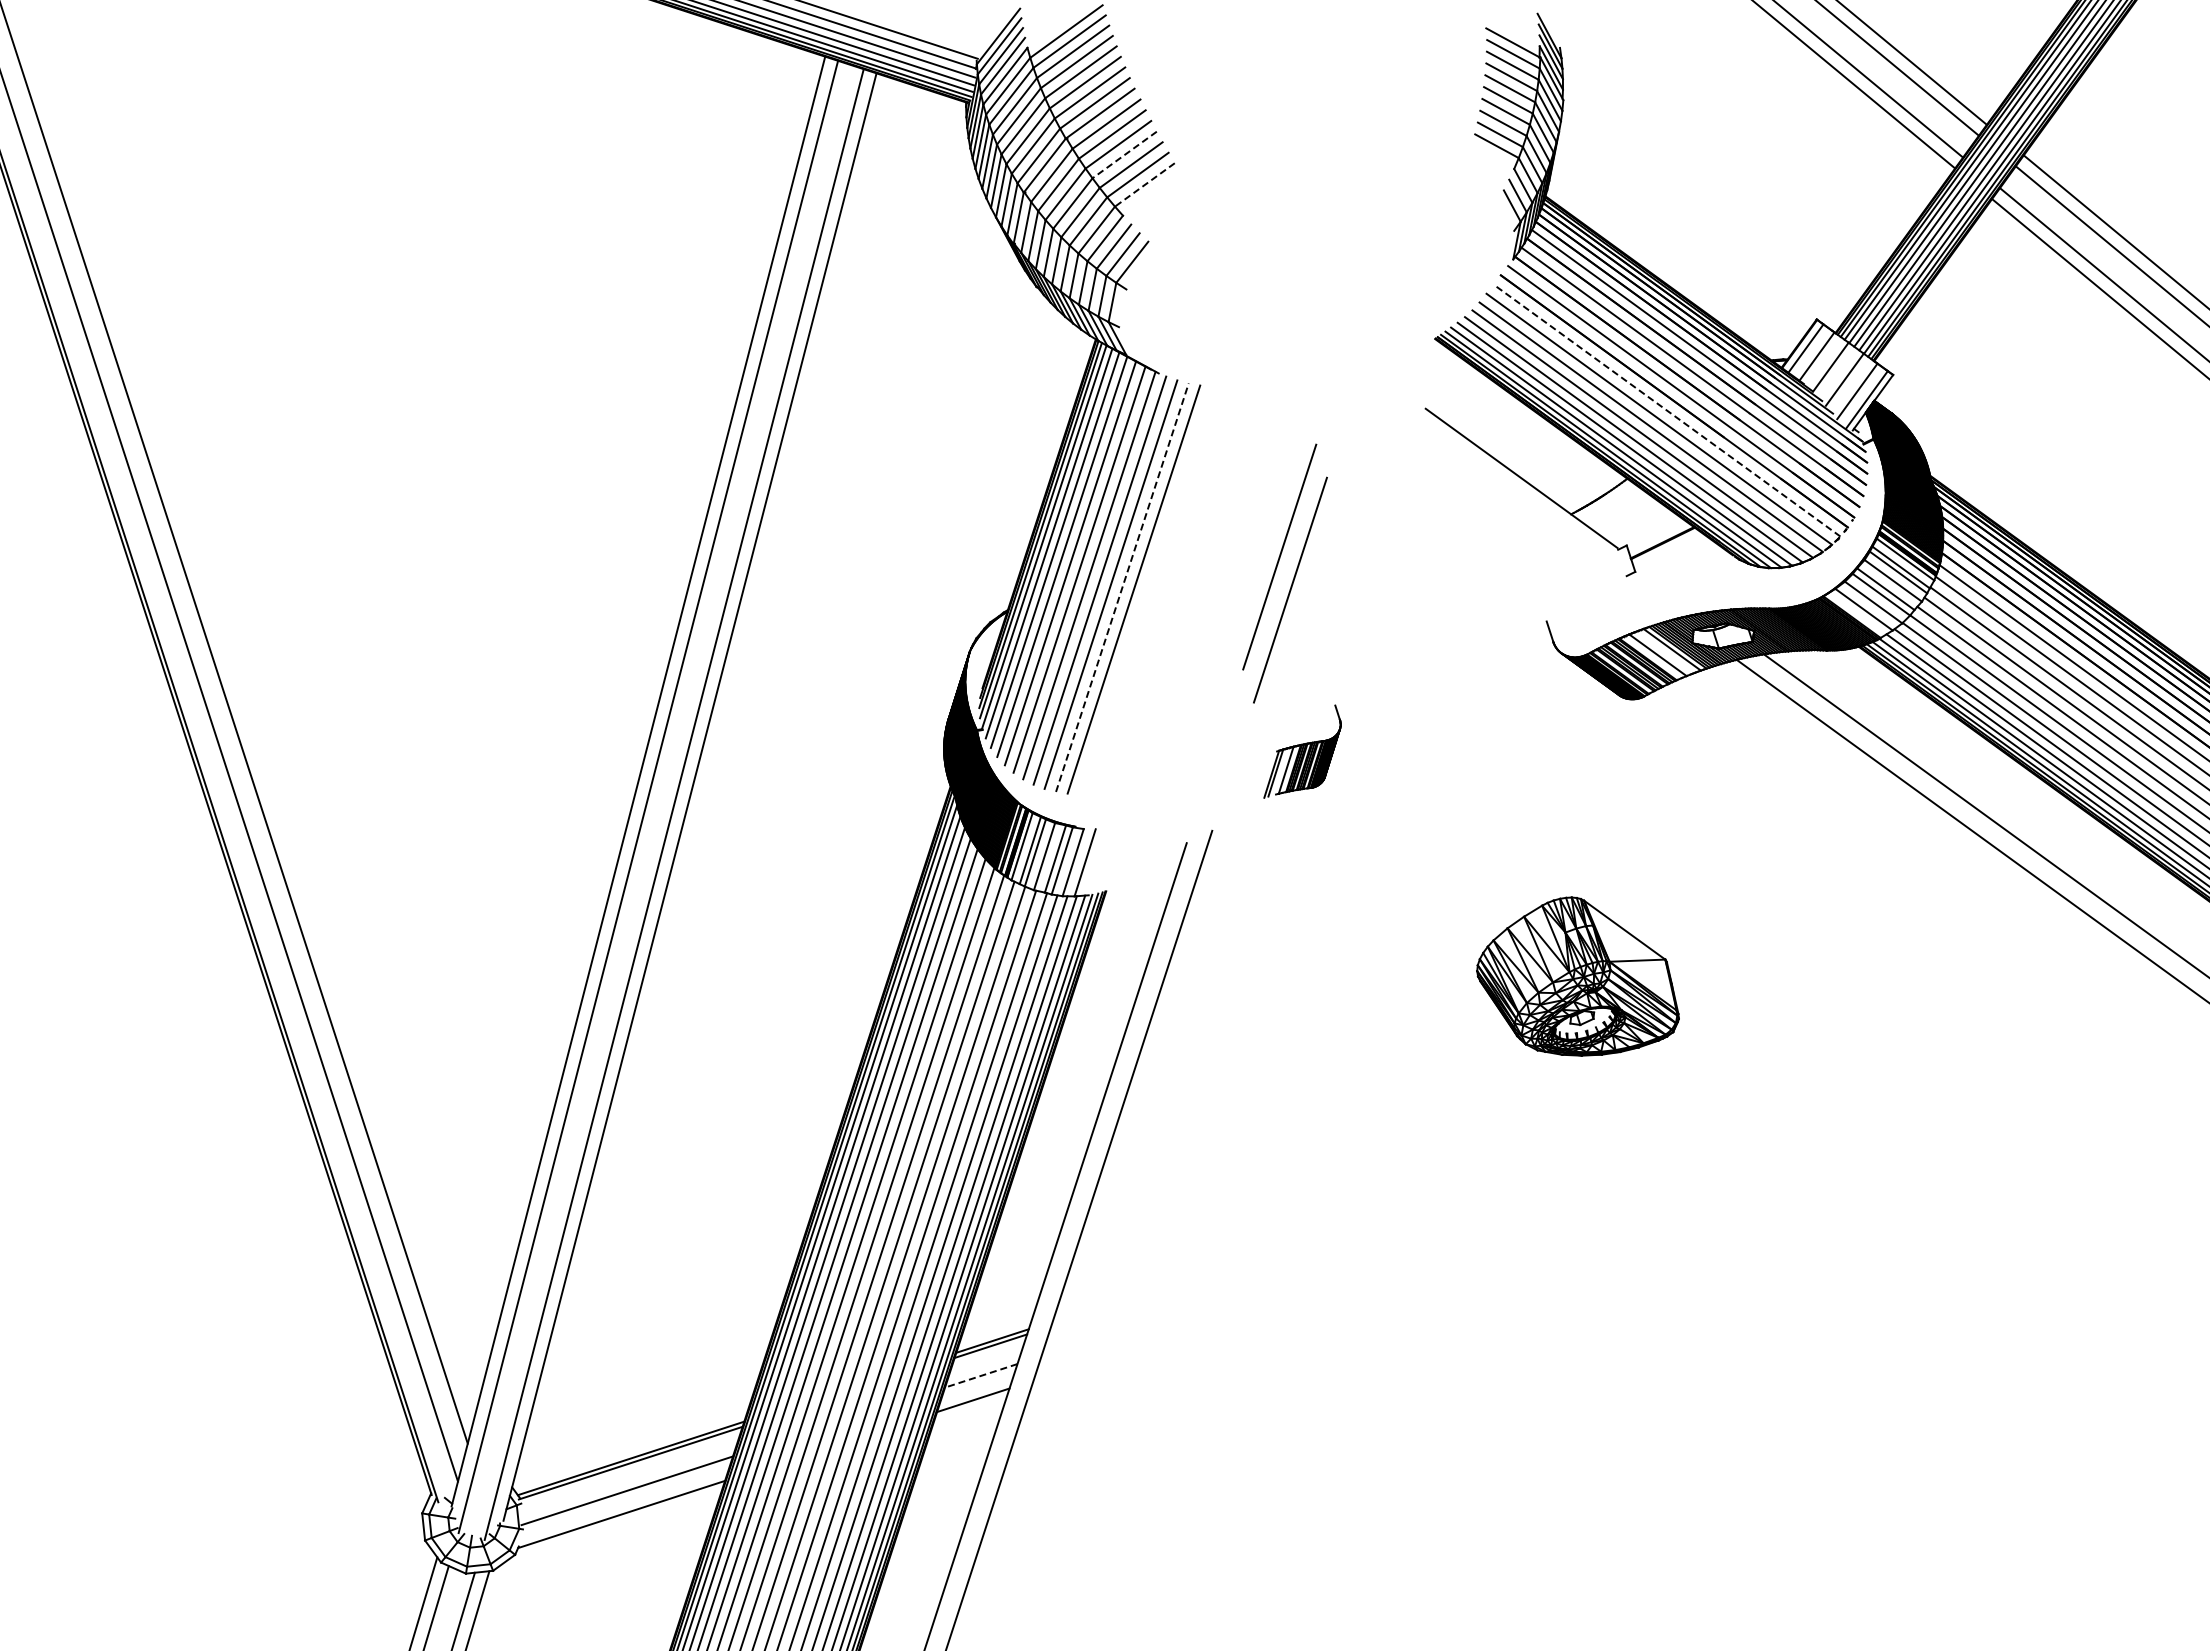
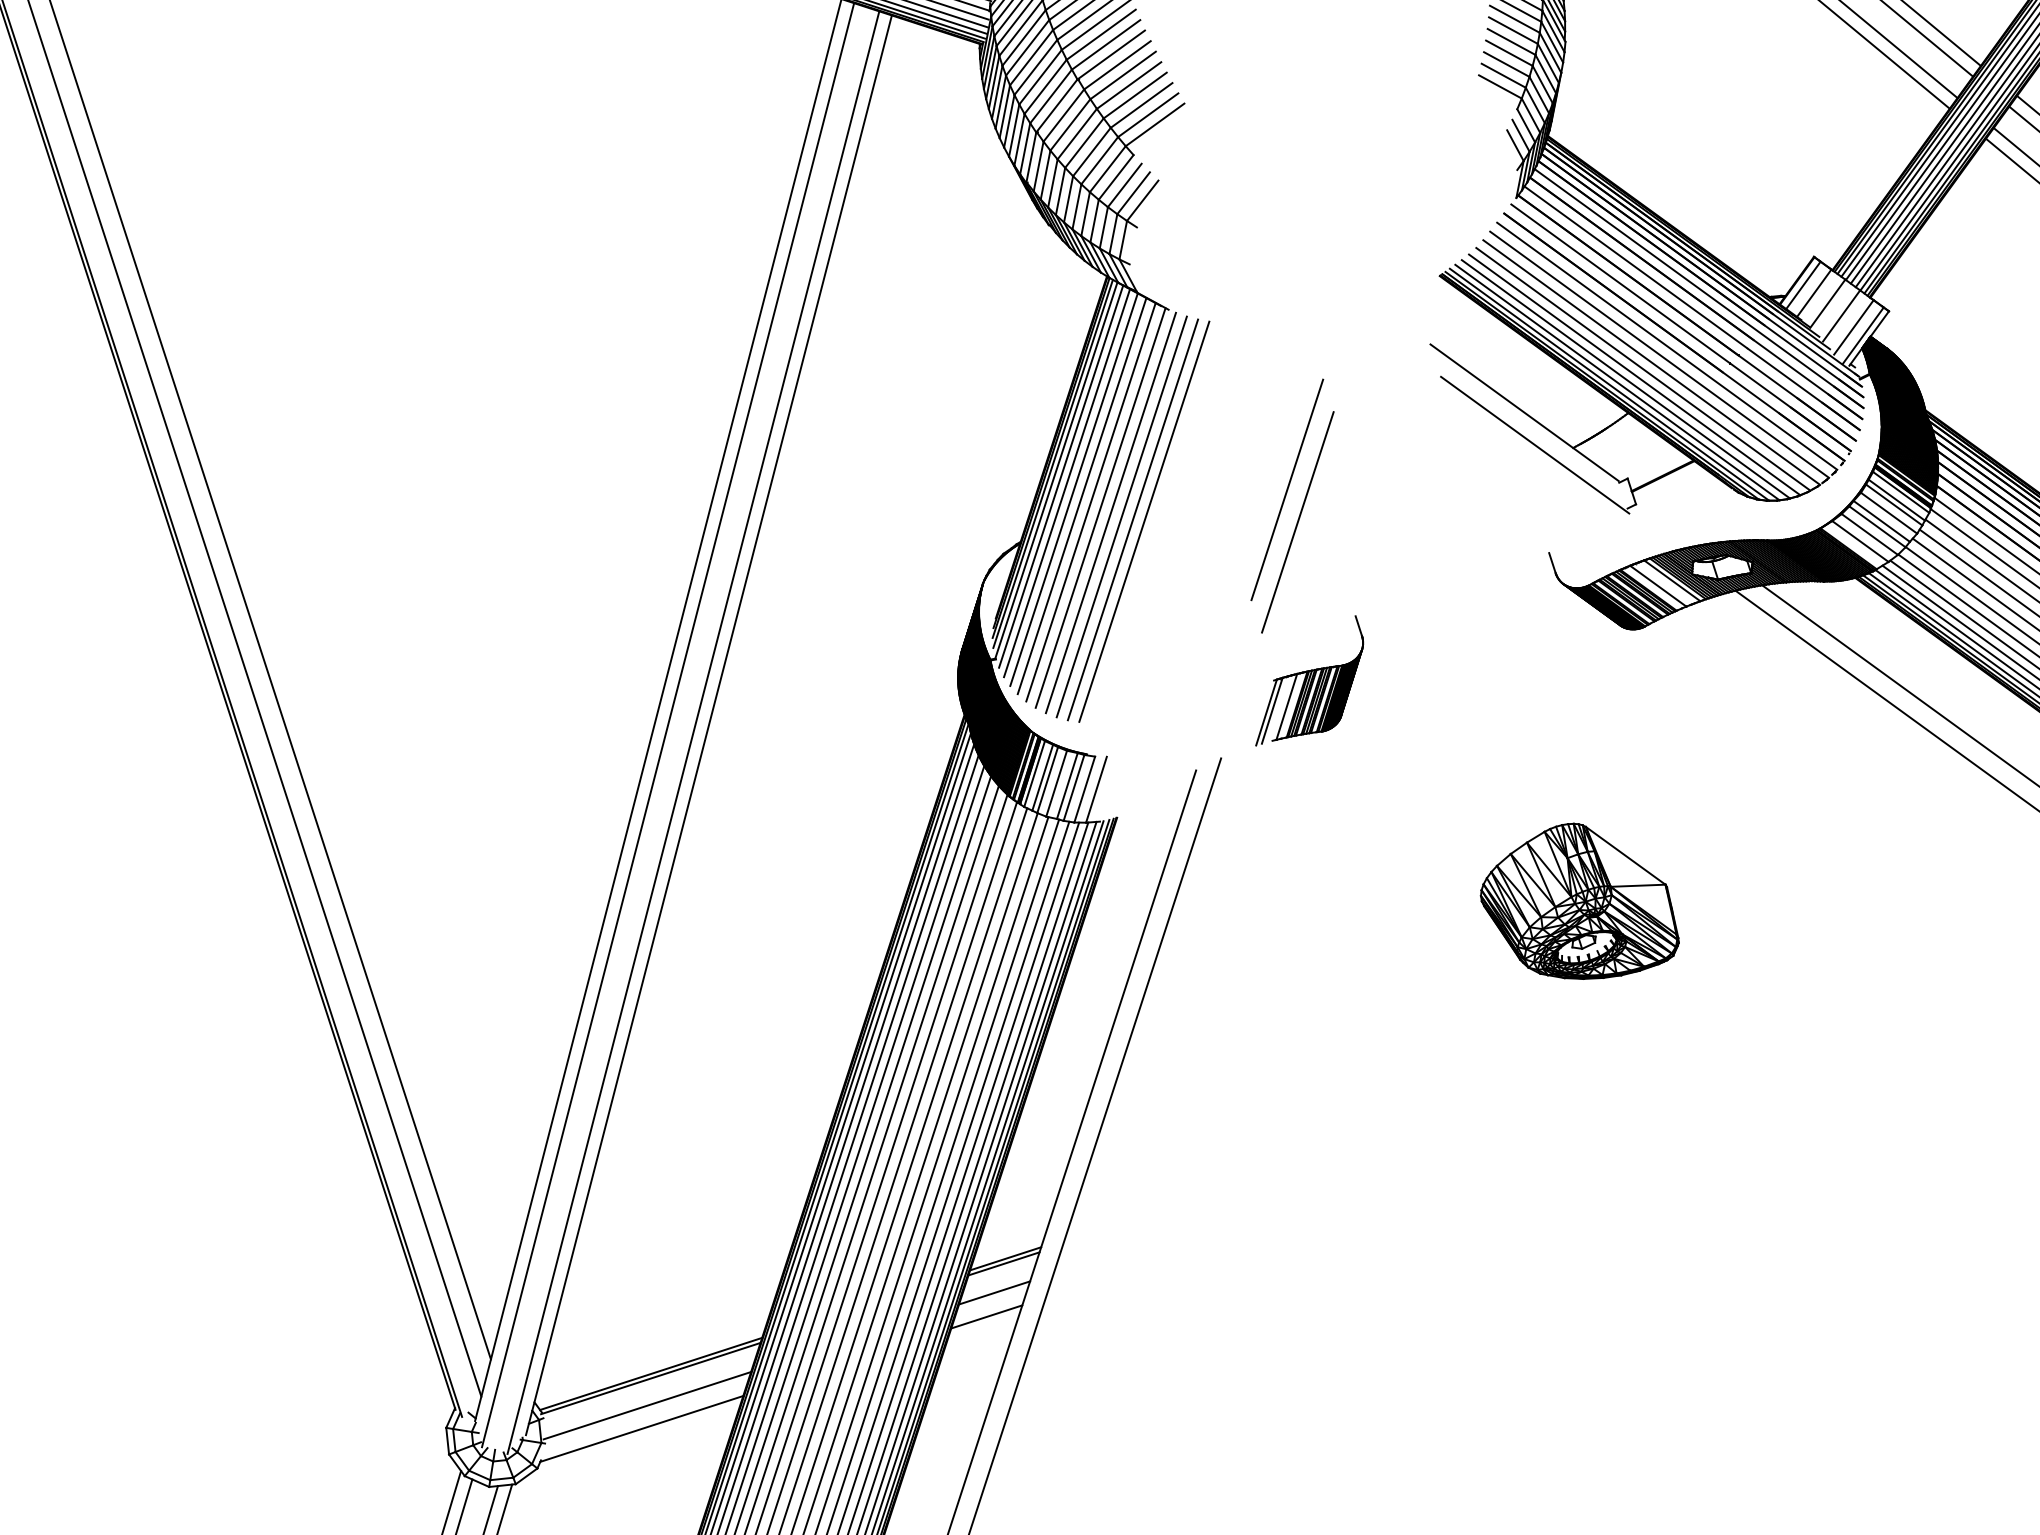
line: (1124, 155) -> (1135, 96), dashed -> solid
line: (1144, 184) -> (1154, 124), dashed -> solid
line: (1666, 410) -> (1666, 346), dashed -> solid
line: (1532, 511) -> (1535, 445), added
line: (1122, 587) -> (1133, 519), dashed -> solid
part: (1302, 751) -> (1309, 680), size x1.43
line: (980, 1375) -> (993, 1292), dashed -> solid

